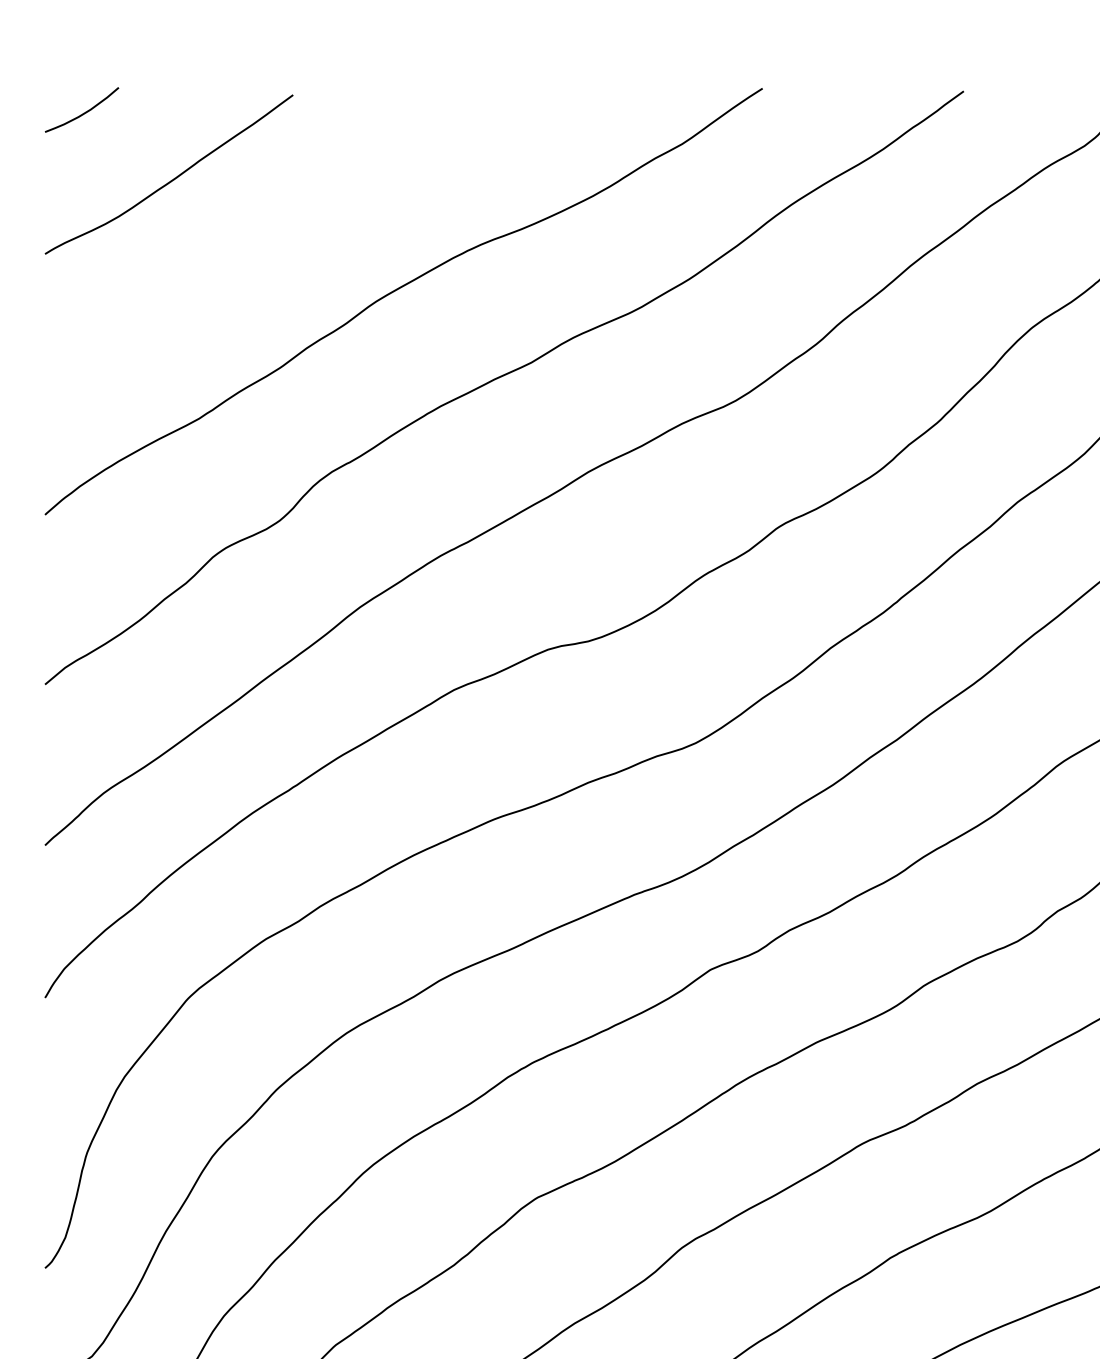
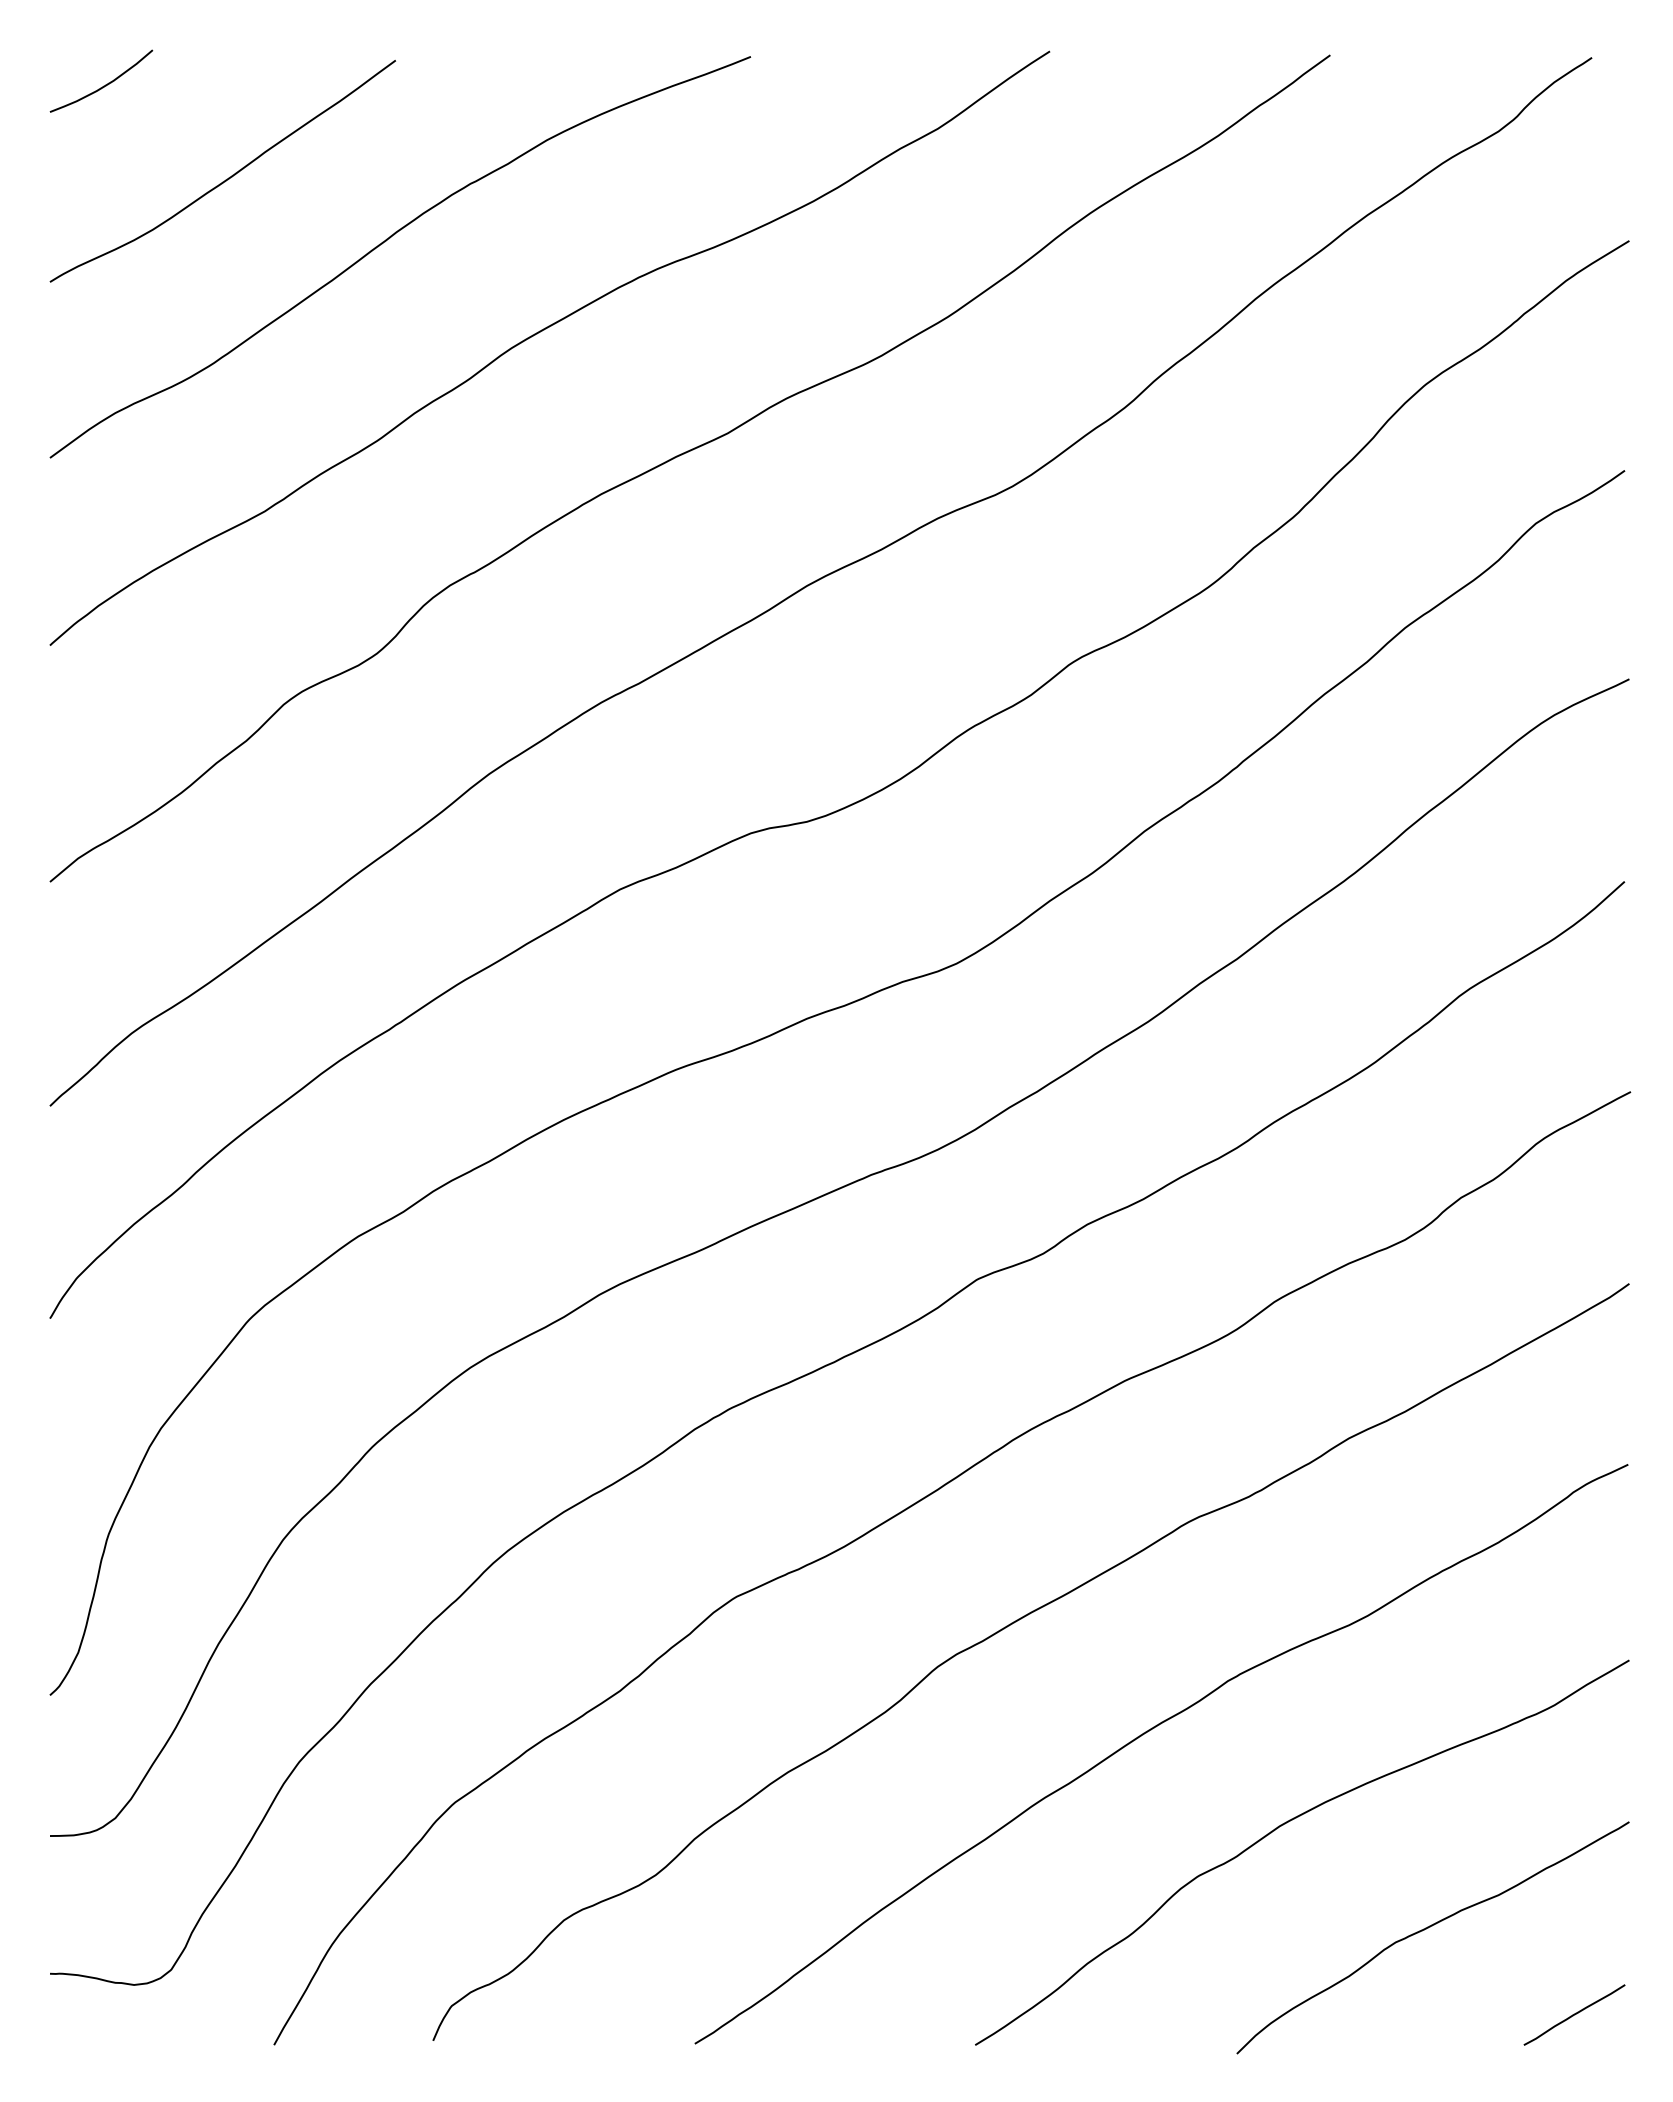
curve: (286, 224) -> (386, 241), added

